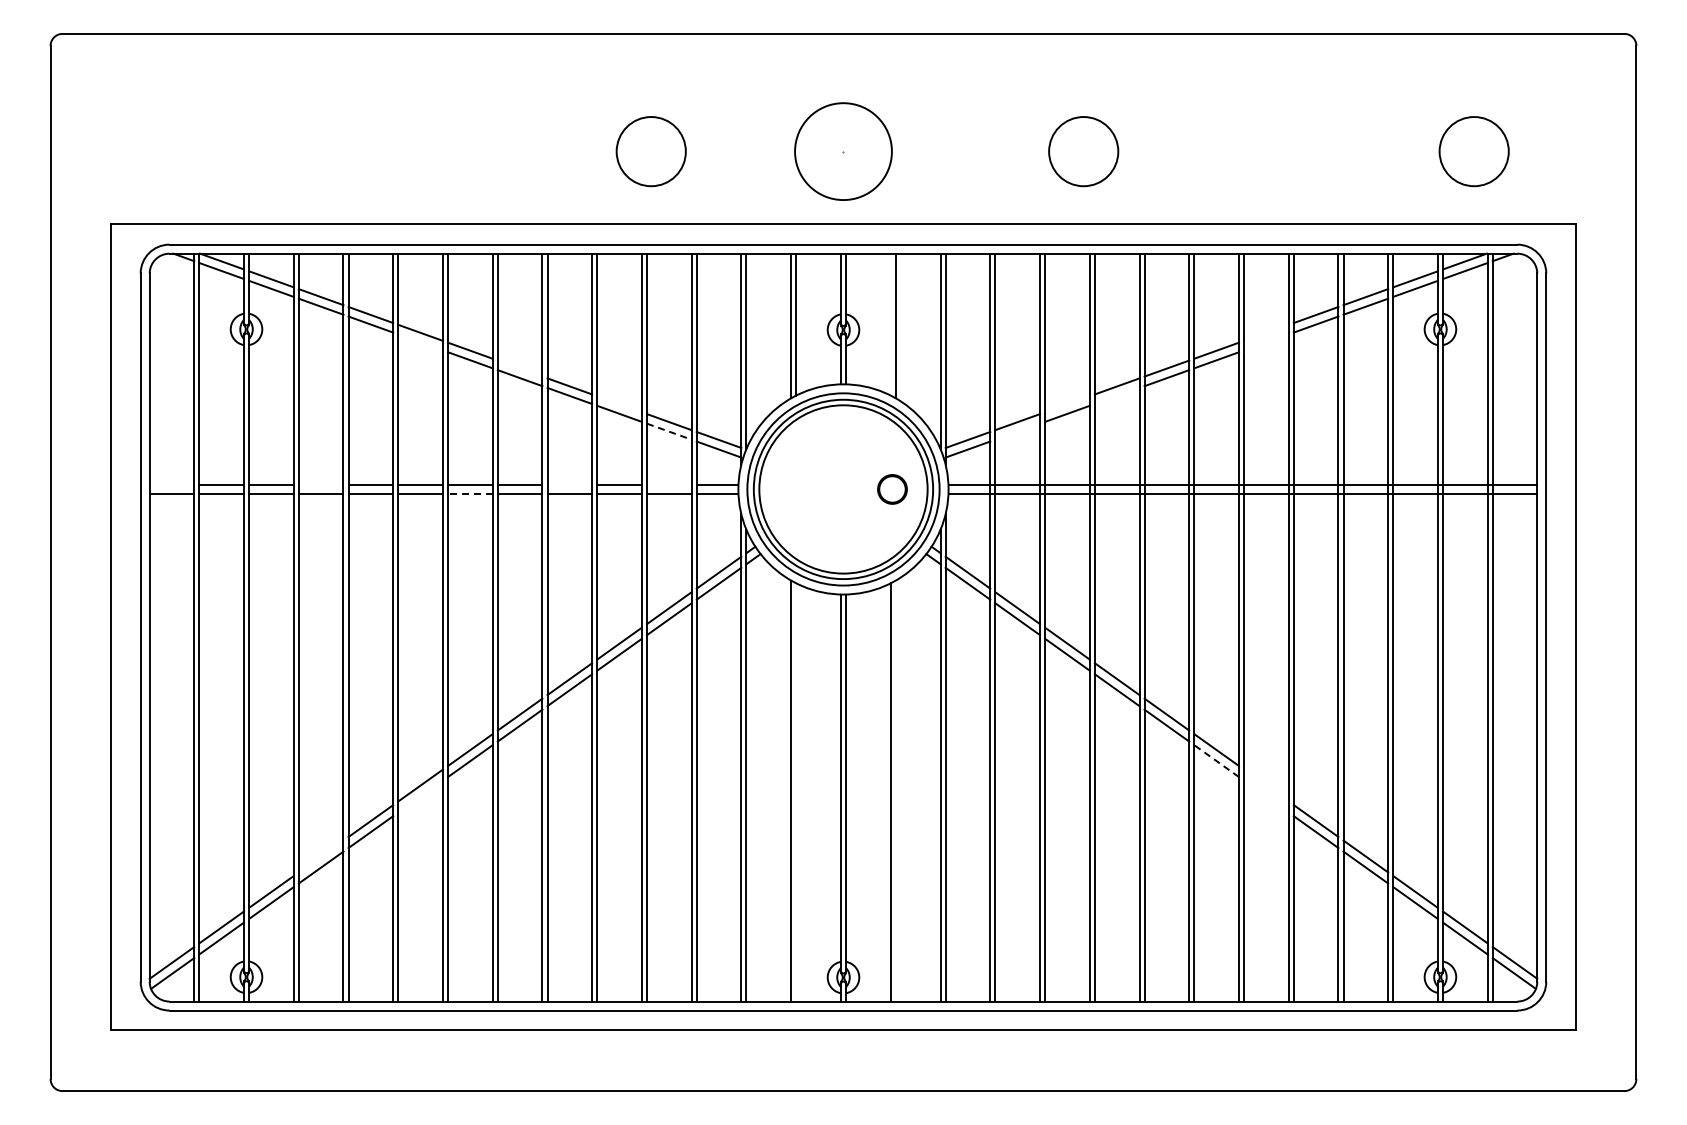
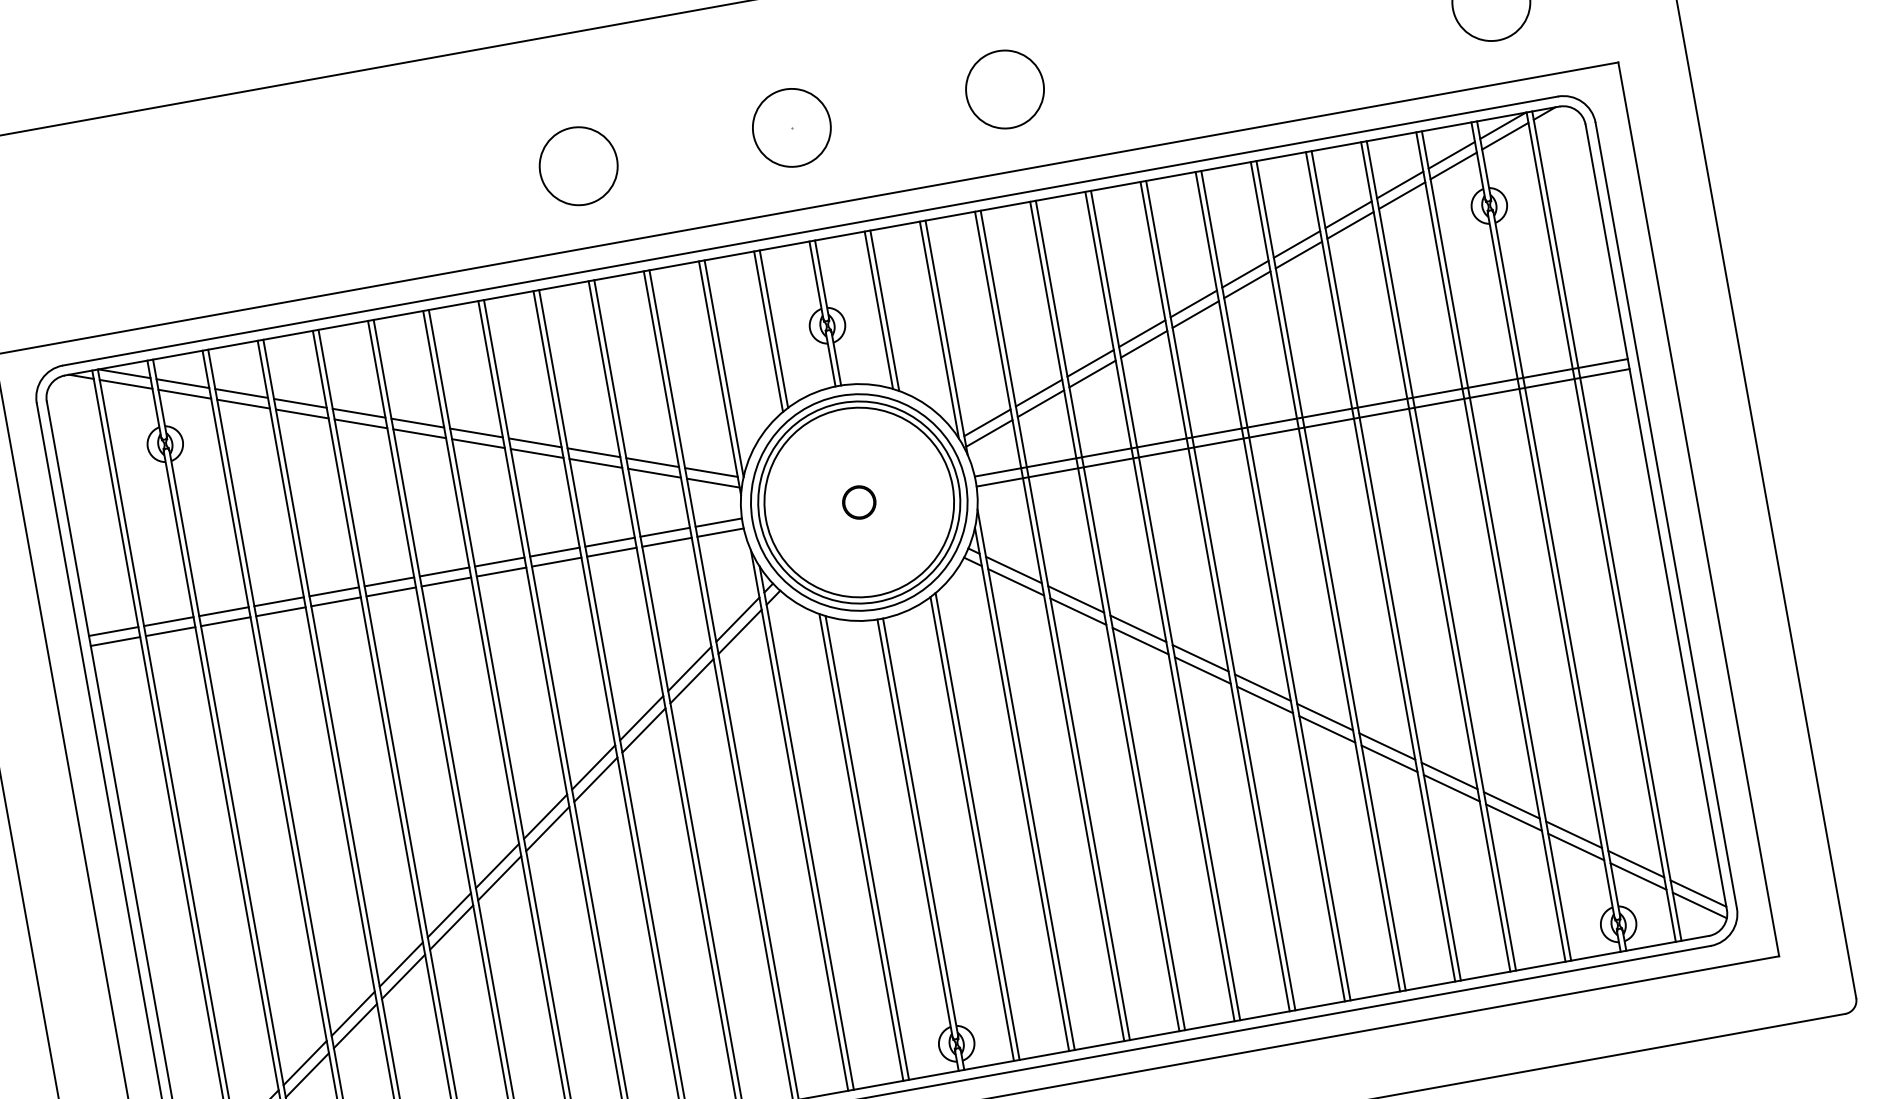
circle: (843, 151) -> (791, 127), size x0.71
circle: (1083, 151) -> (1004, 89), moved
line: (890, 324) -> (878, 310), added
line: (1266, 332) -> (1297, 244), added
line: (420, 342) -> (360, 423), added
line: (1266, 342) -> (1299, 255), added
line: (519, 368) -> (475, 433), added
line: (1116, 395) -> (1143, 343), added
line: (619, 404) -> (593, 453), added
line: (1067, 404) -> (1090, 363), added
line: (669, 431) -> (654, 472), dashed -> solid
line: (1017, 431) -> (1040, 403), added
line: (171, 484) -> (113, 631), added
line: (320, 484) -> (278, 601), added
line: (569, 484) -> (554, 551), added
line: (668, 484) -> (664, 531), added
circle: (892, 489) -> (859, 502), moved
line: (469, 493) -> (445, 581), dashed -> solid
line: (1216, 760) -> (1327, 728), dashed -> solid
line: (1266, 785) -> (1387, 746), added
line: (895, 790) -> (977, 826), added
line: (796, 792) -> (867, 847), added
line: (420, 796) -> (451, 927), added
line: (1266, 796) -> (1389, 758), added
line: (320, 856) -> (352, 1013), added

